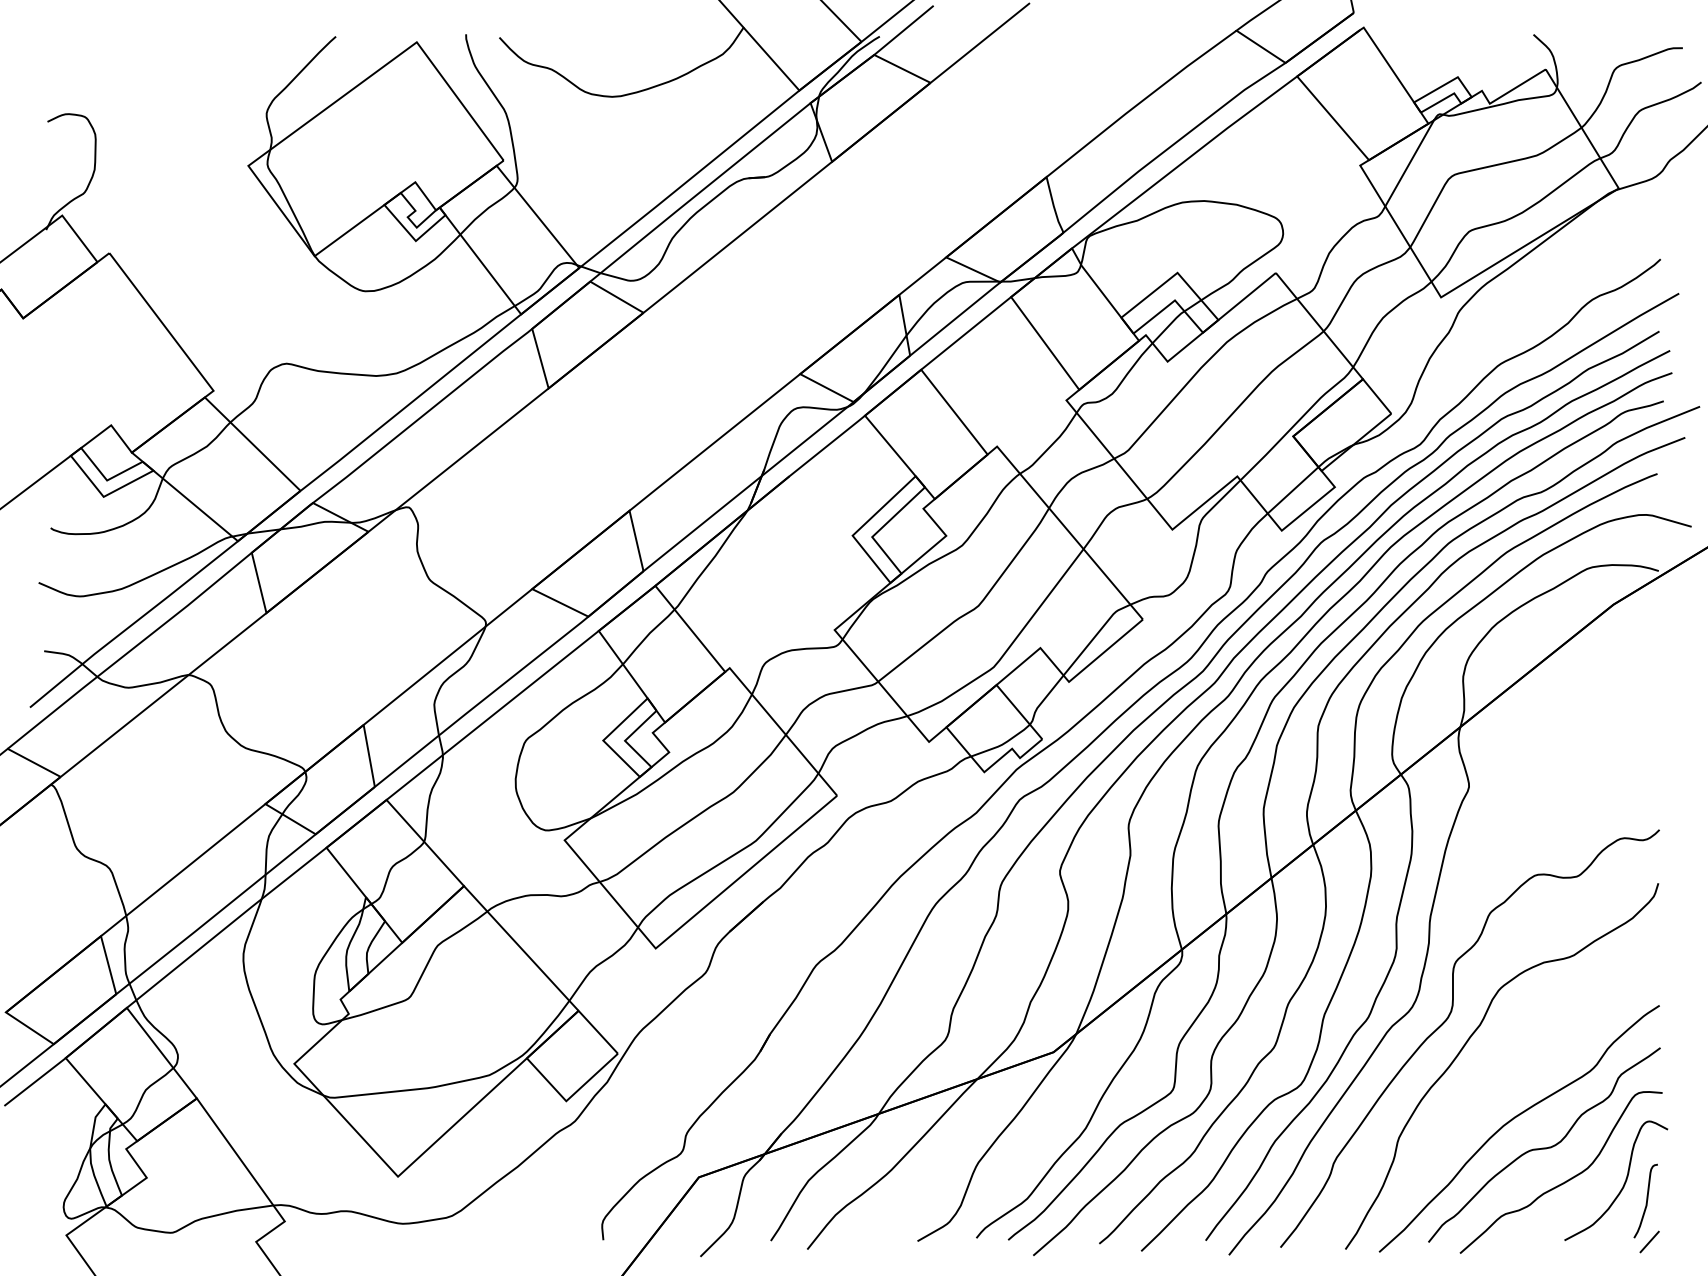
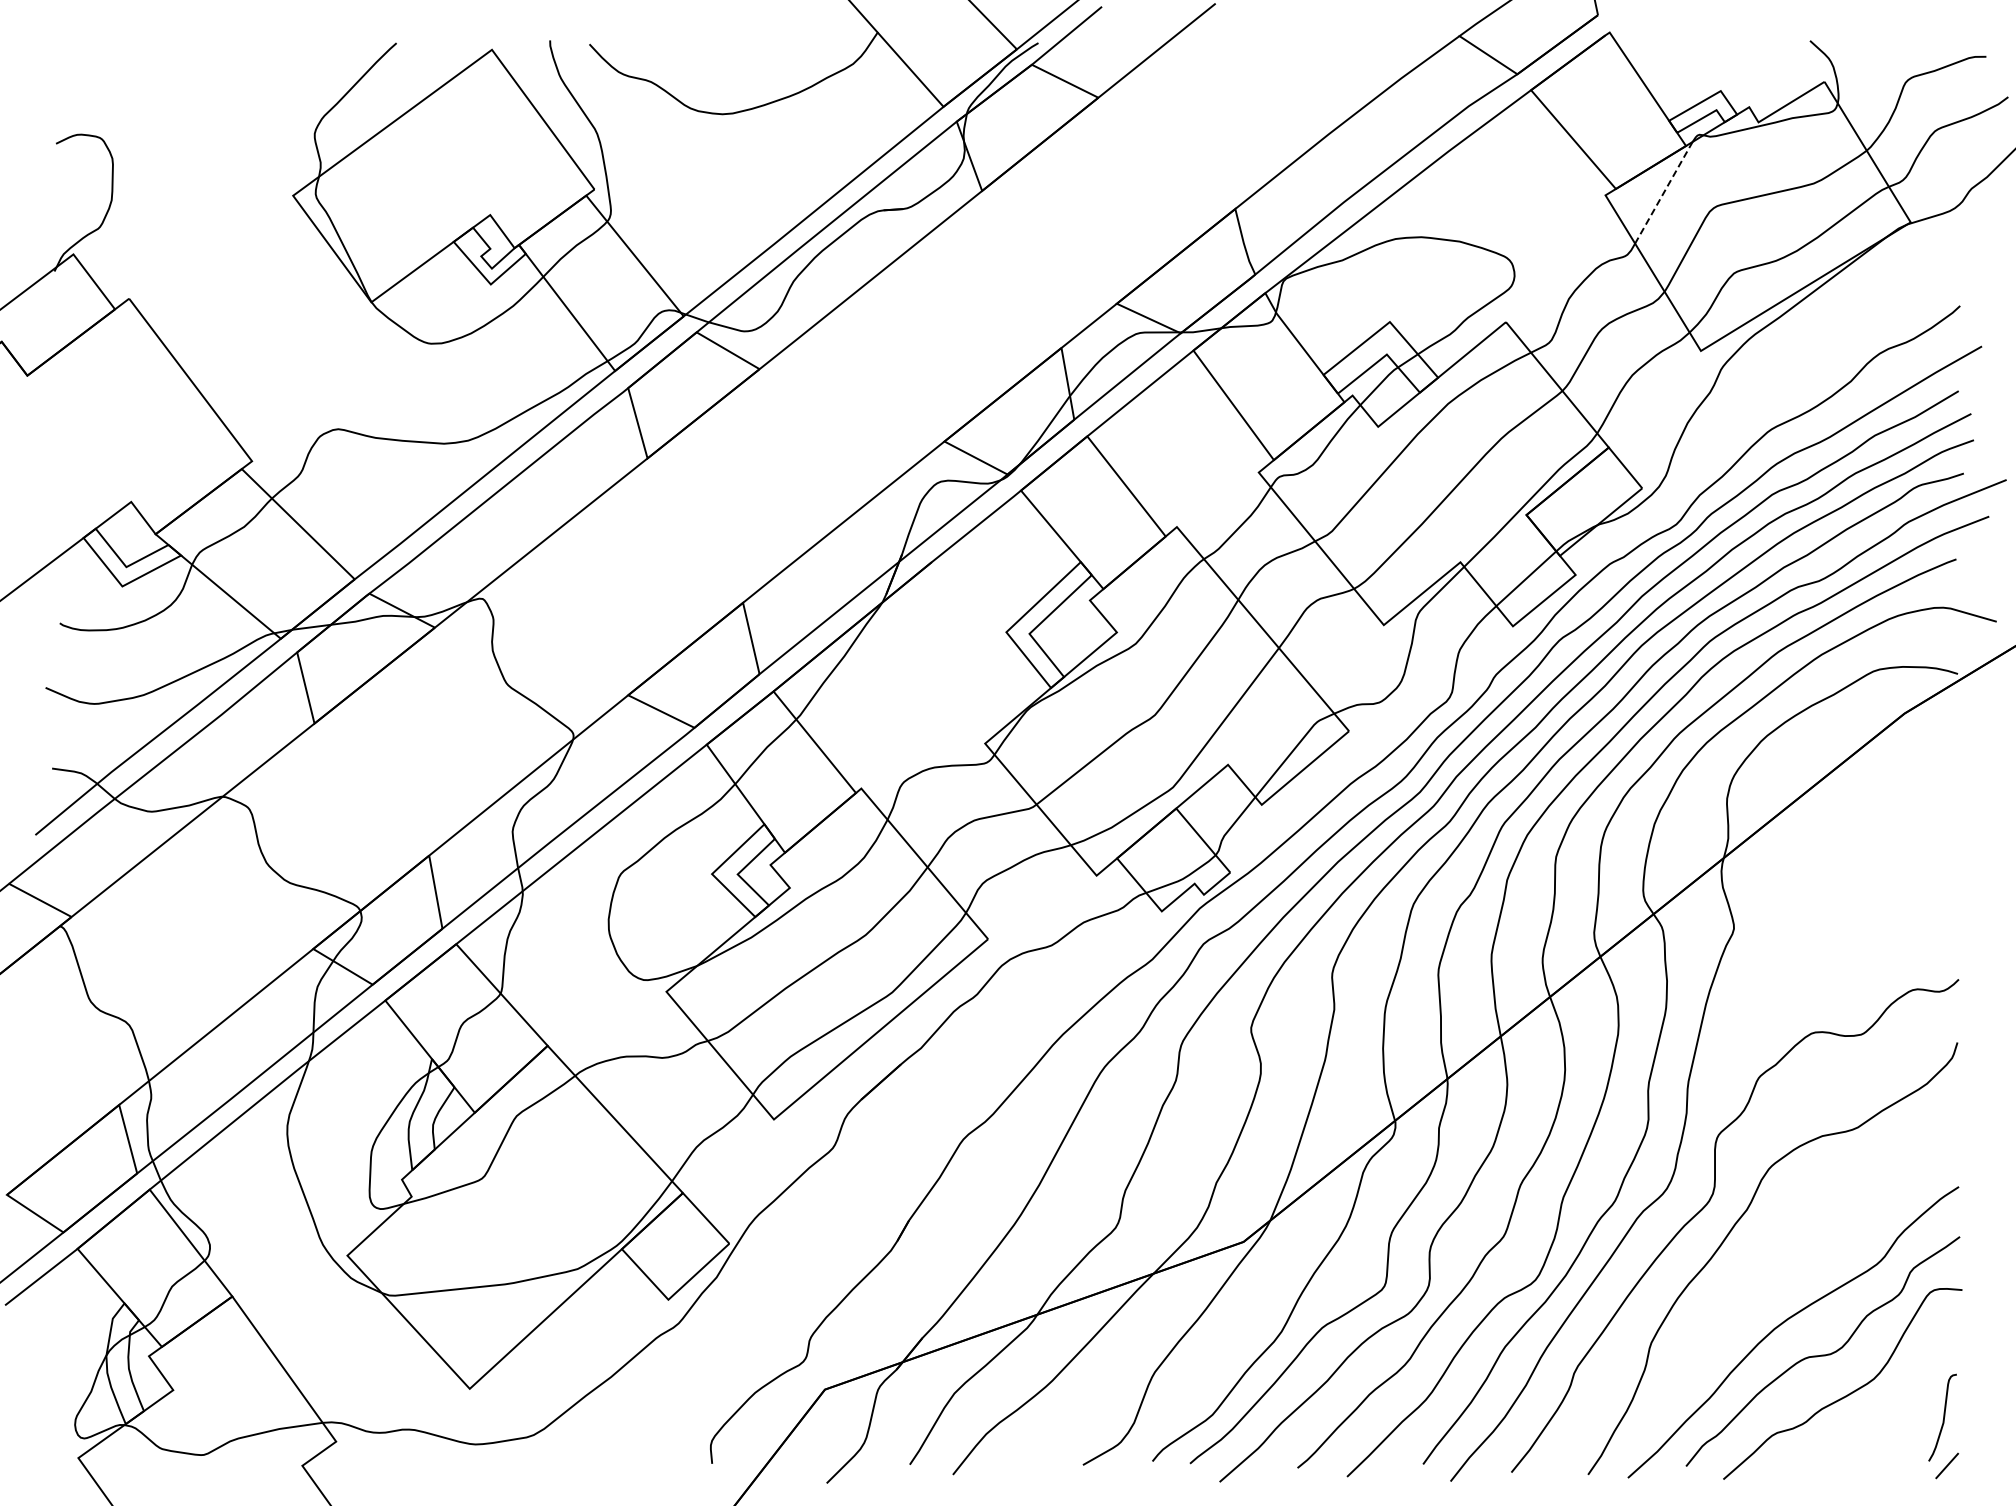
line: (1409, 163) -> (1663, 193), solid -> dashed
curve: (1623, 1184) -> (1916, 1397), removed

